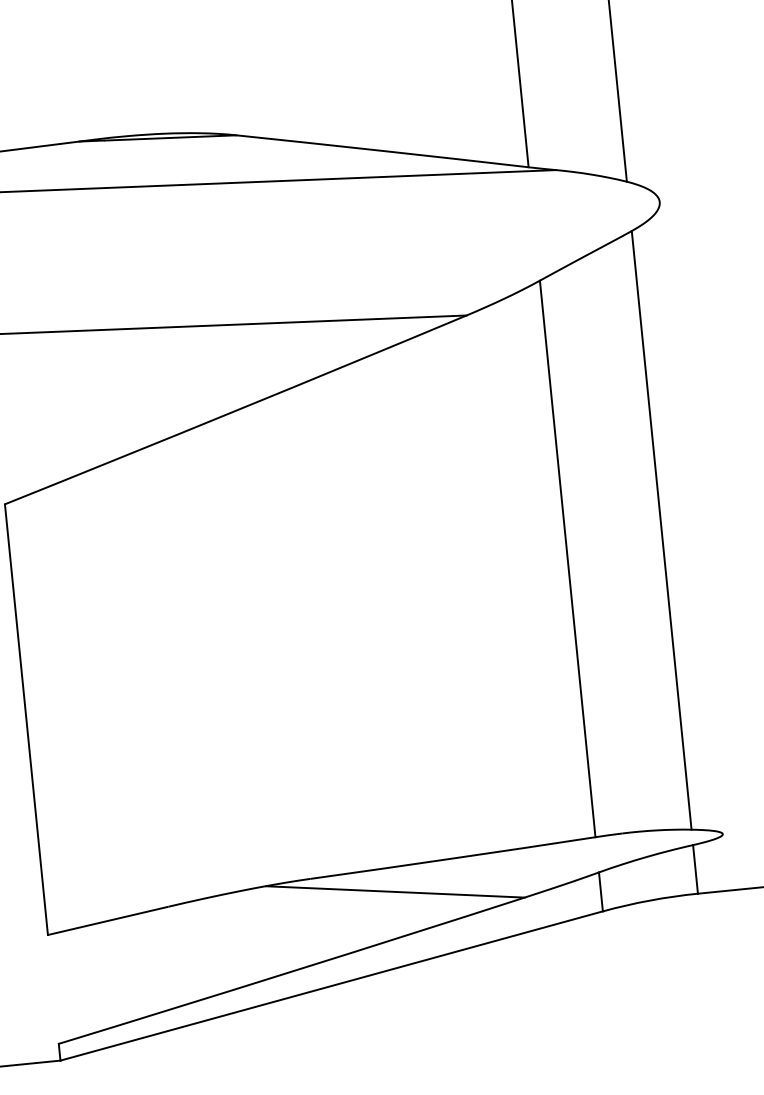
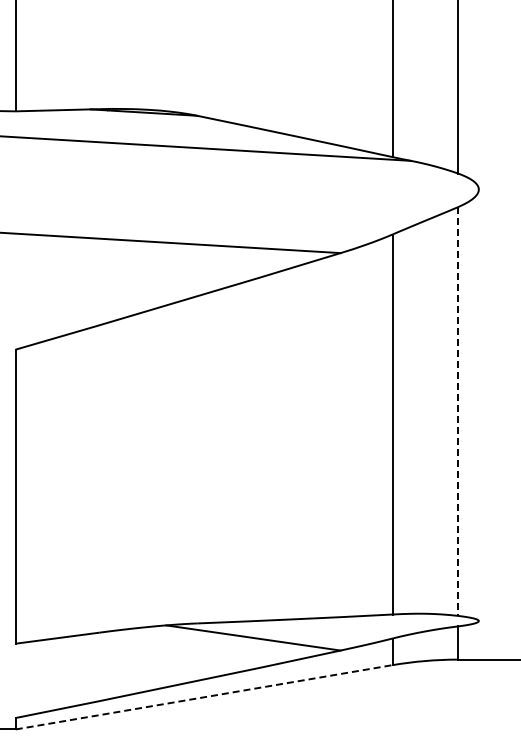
line: (662, 531) -> (458, 412), solid -> dashed
line: (332, 986) -> (204, 697), solid -> dashed

